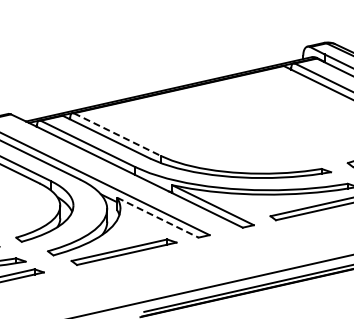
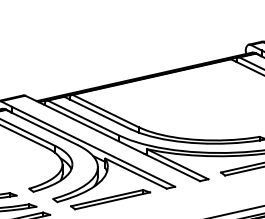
line: (117, 134) -> (105, 110), dashed -> solid
line: (158, 217) -> (136, 173), dashed -> solid

